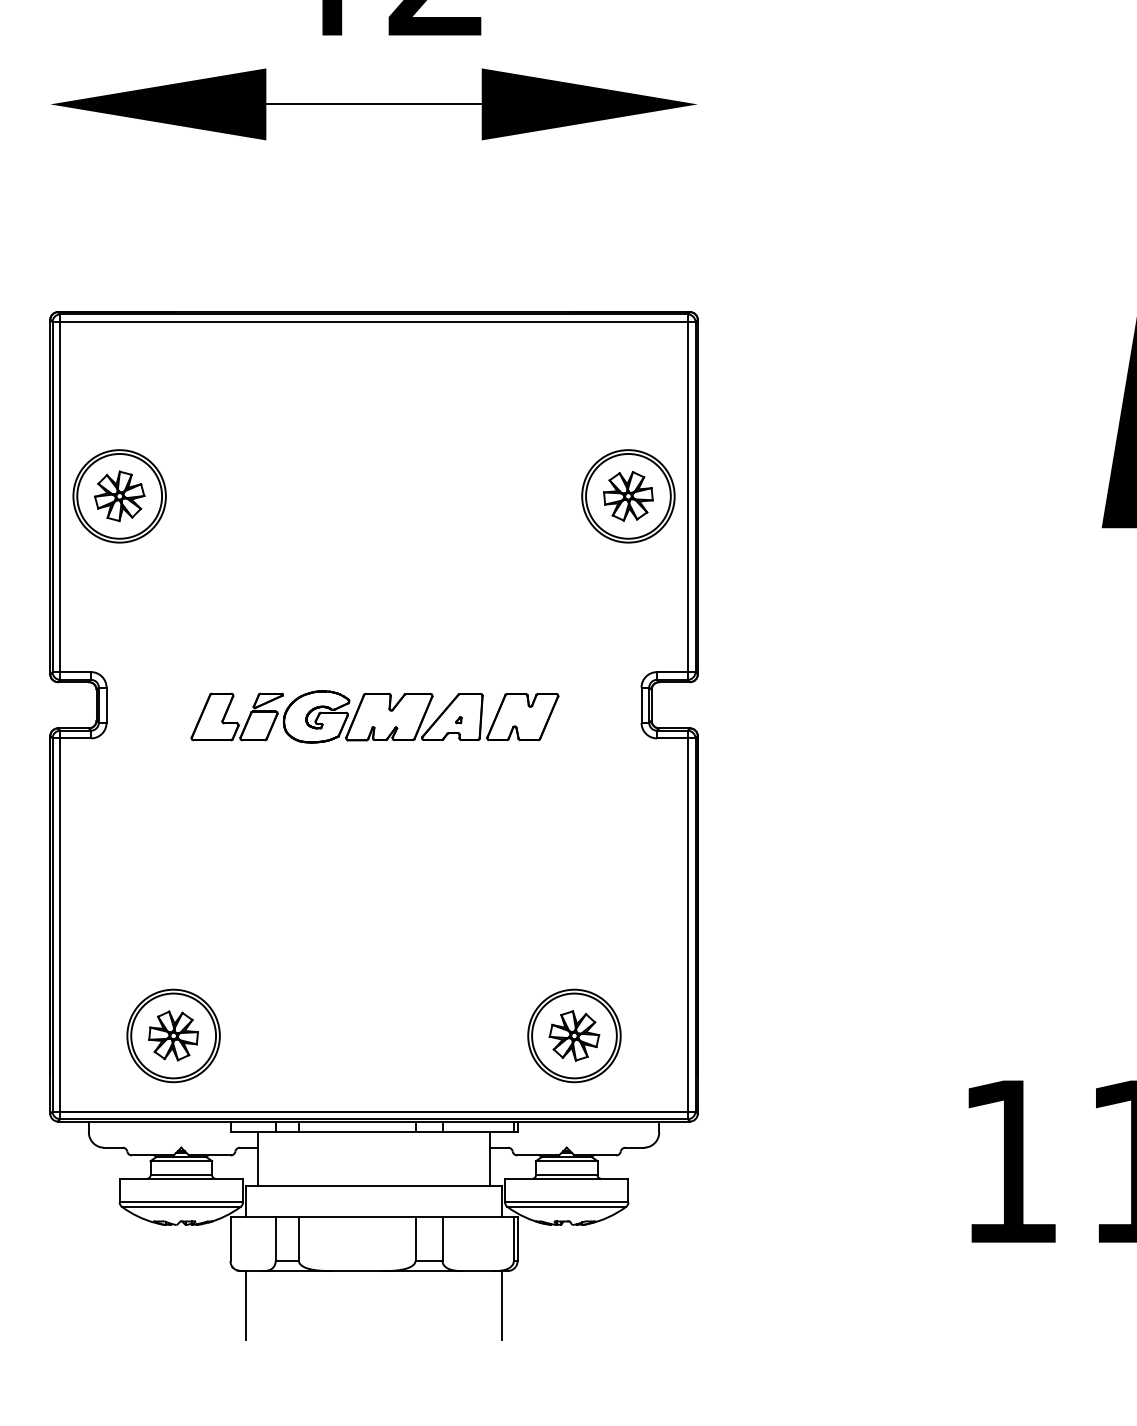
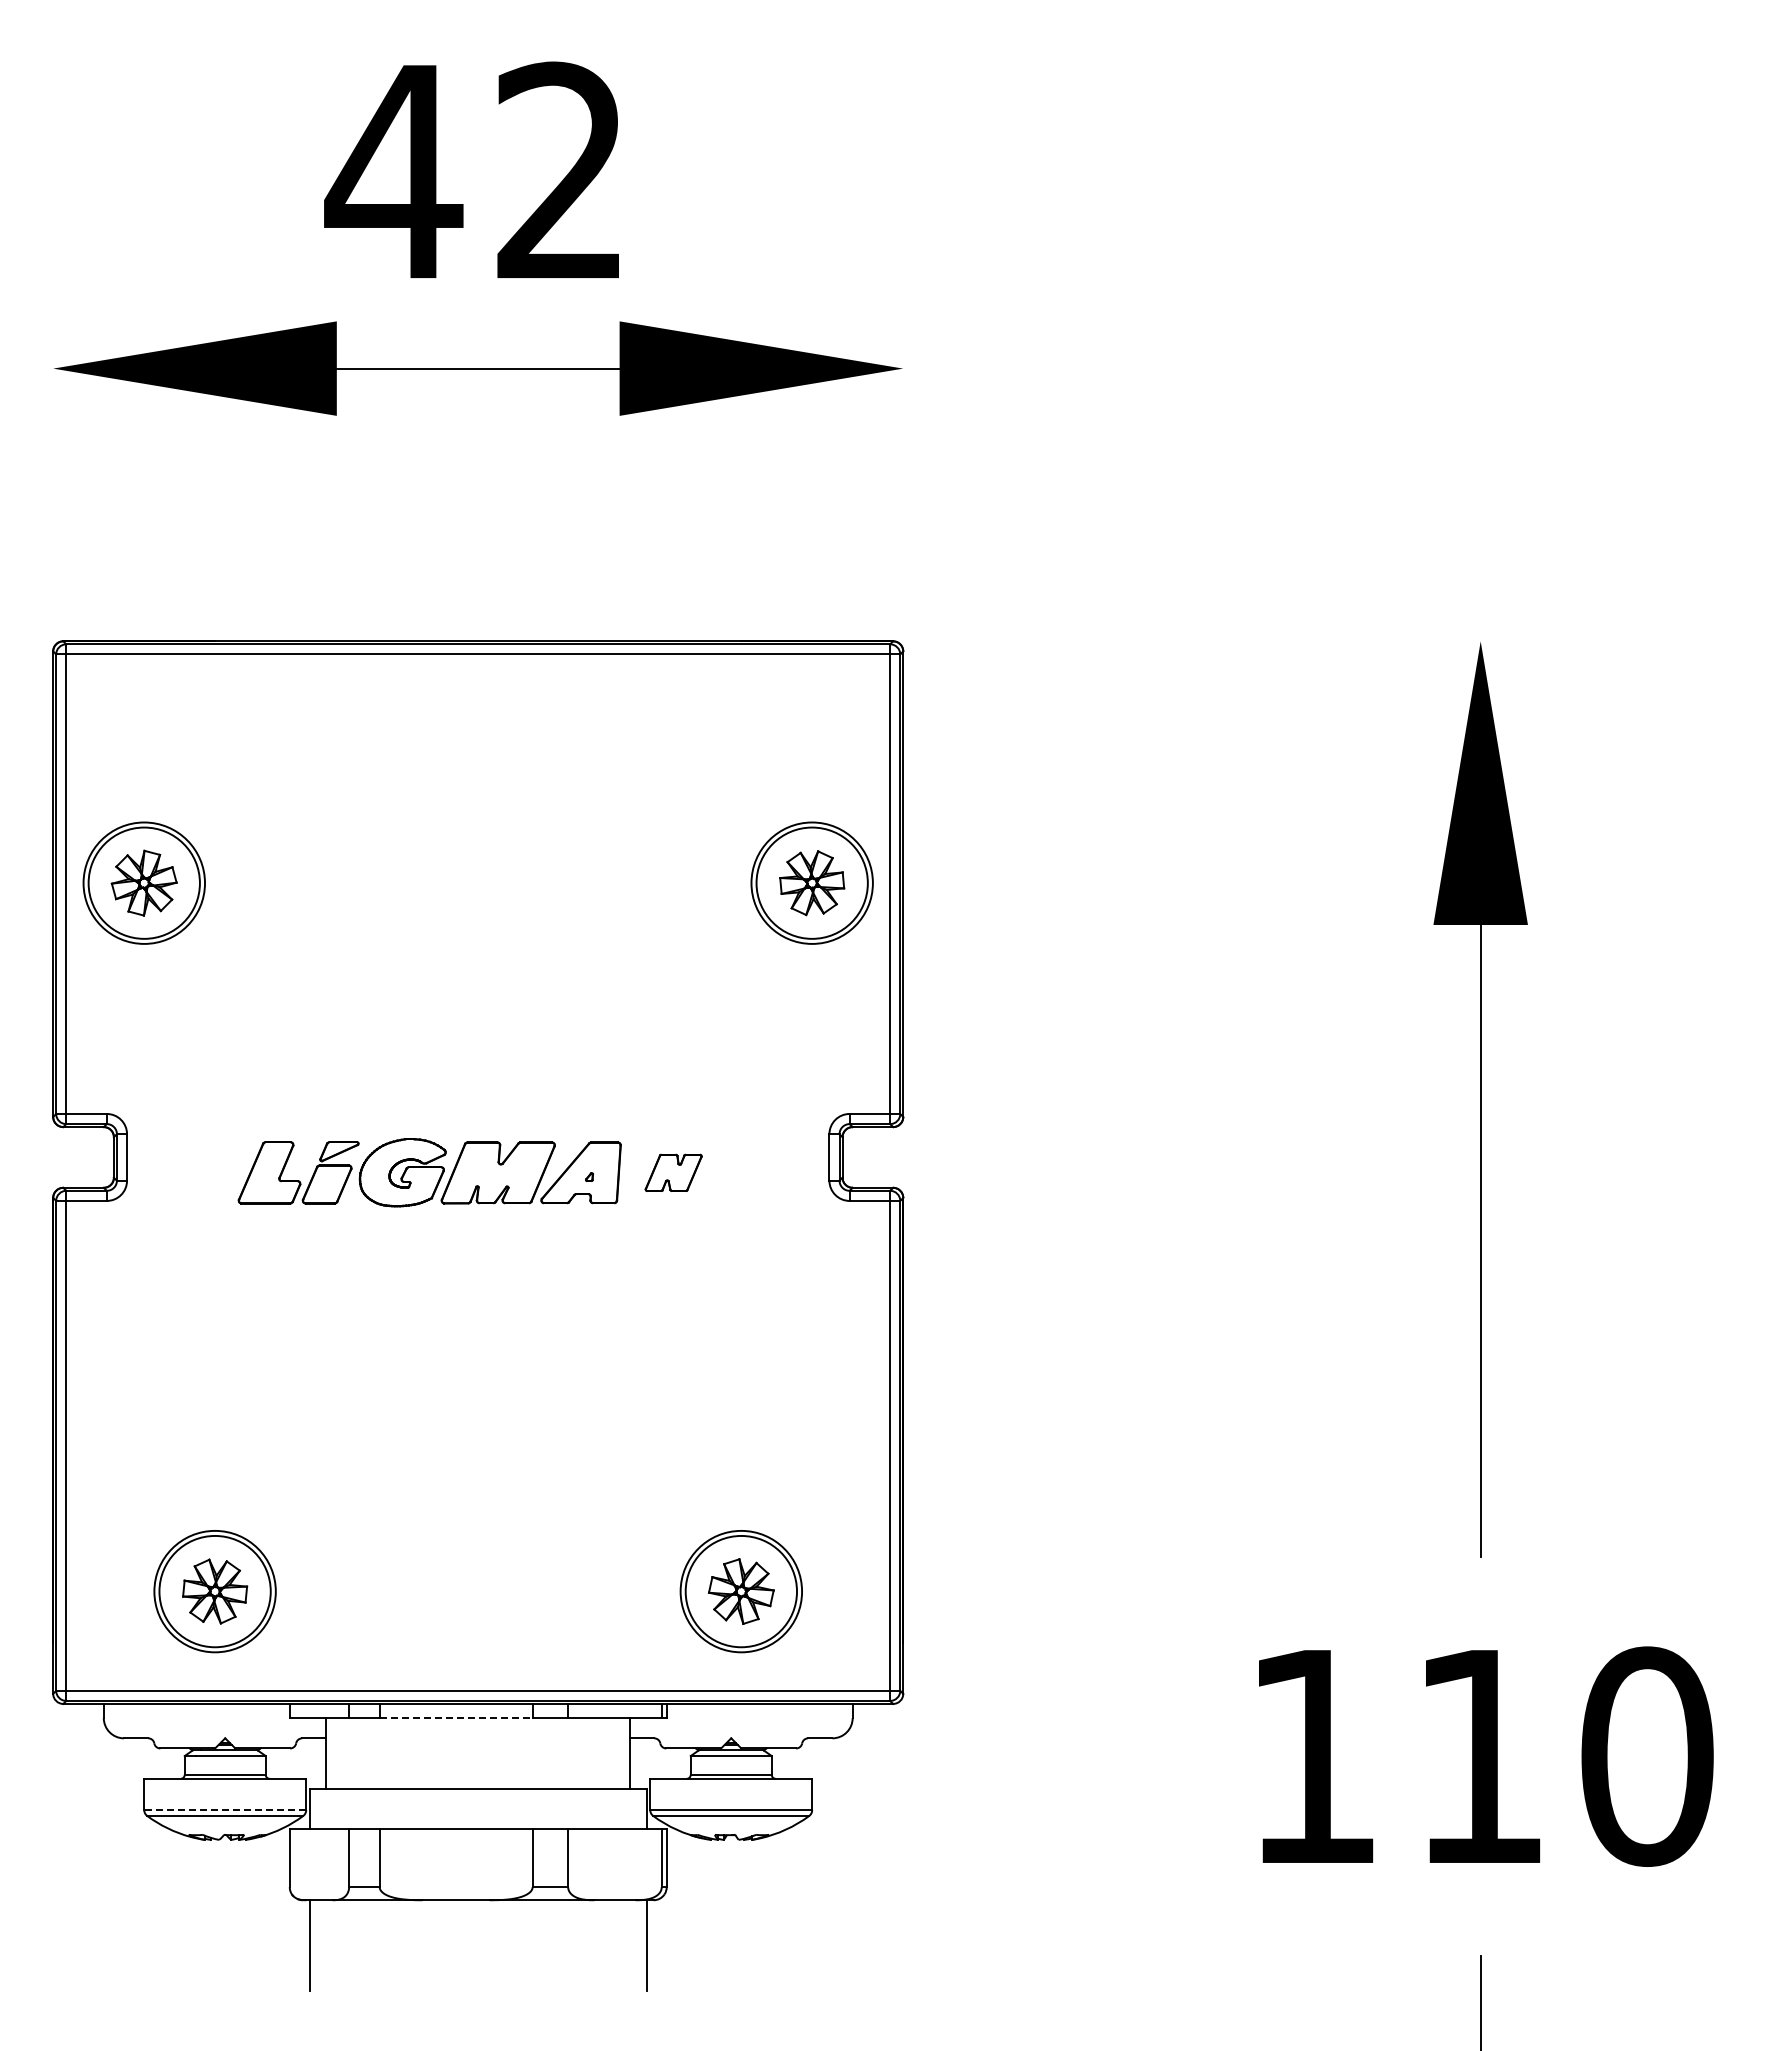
part: (522, 716) -> (673, 1172), size x0.6
line: (357, 1132) -> (456, 1718), solid -> dashed
line: (181, 1202) -> (225, 1810), solid -> dashed

